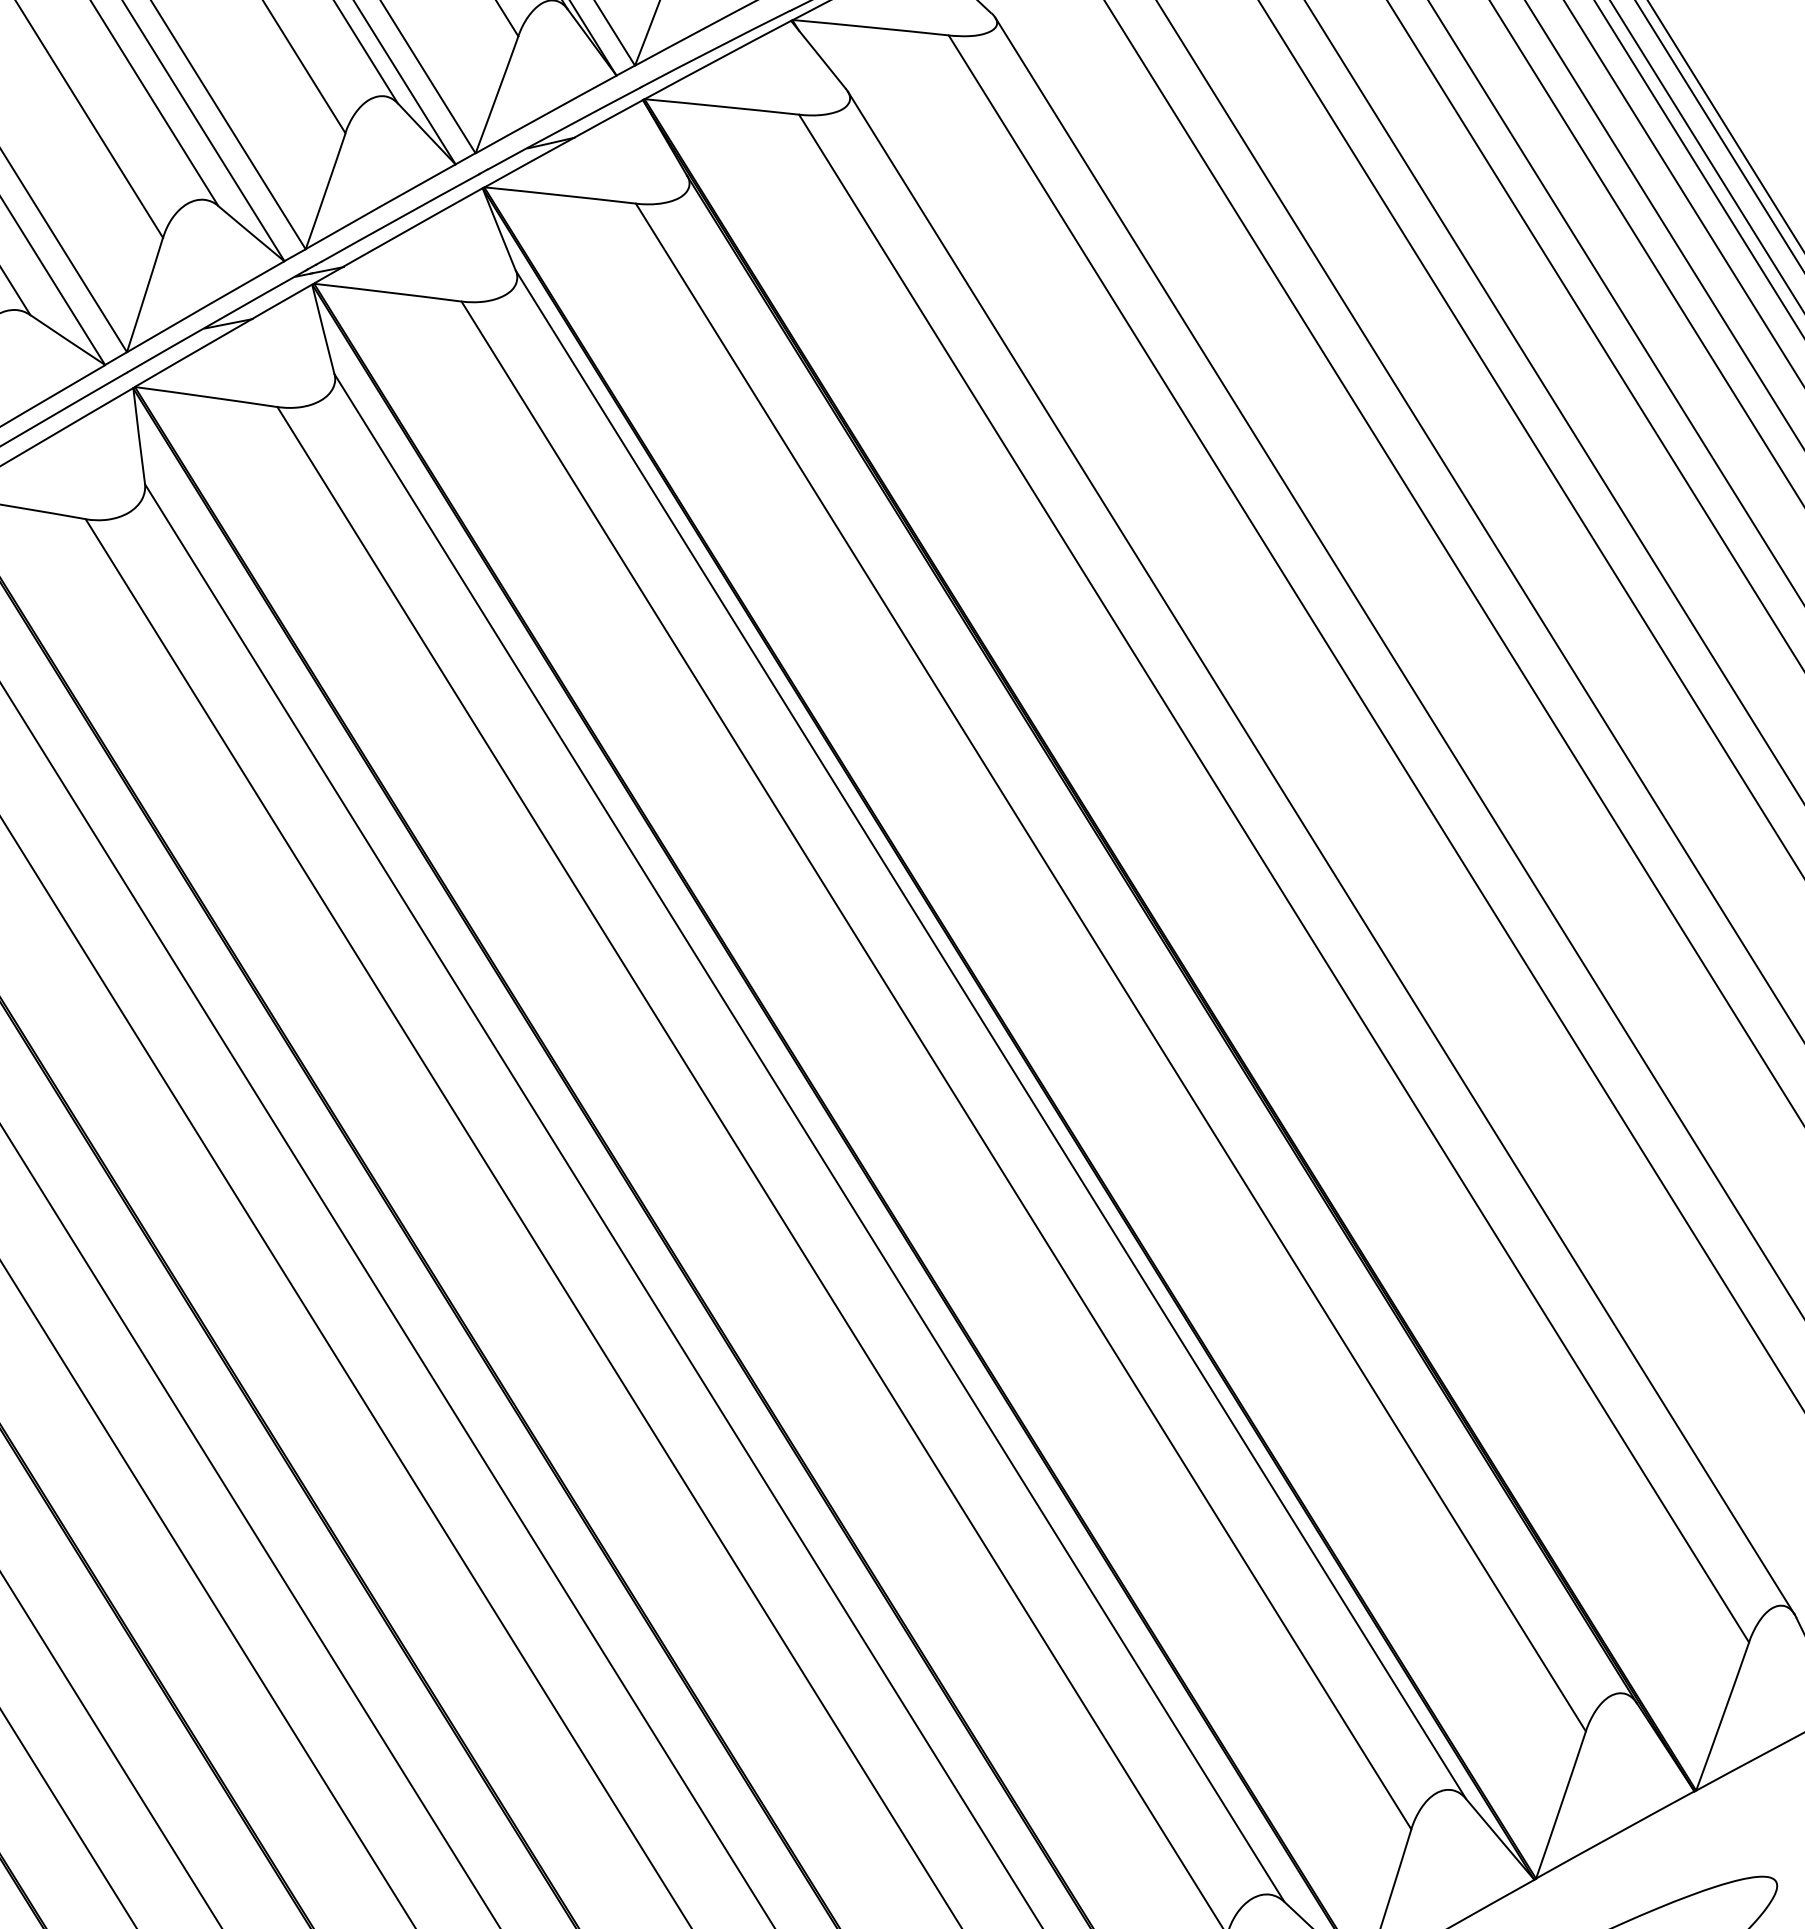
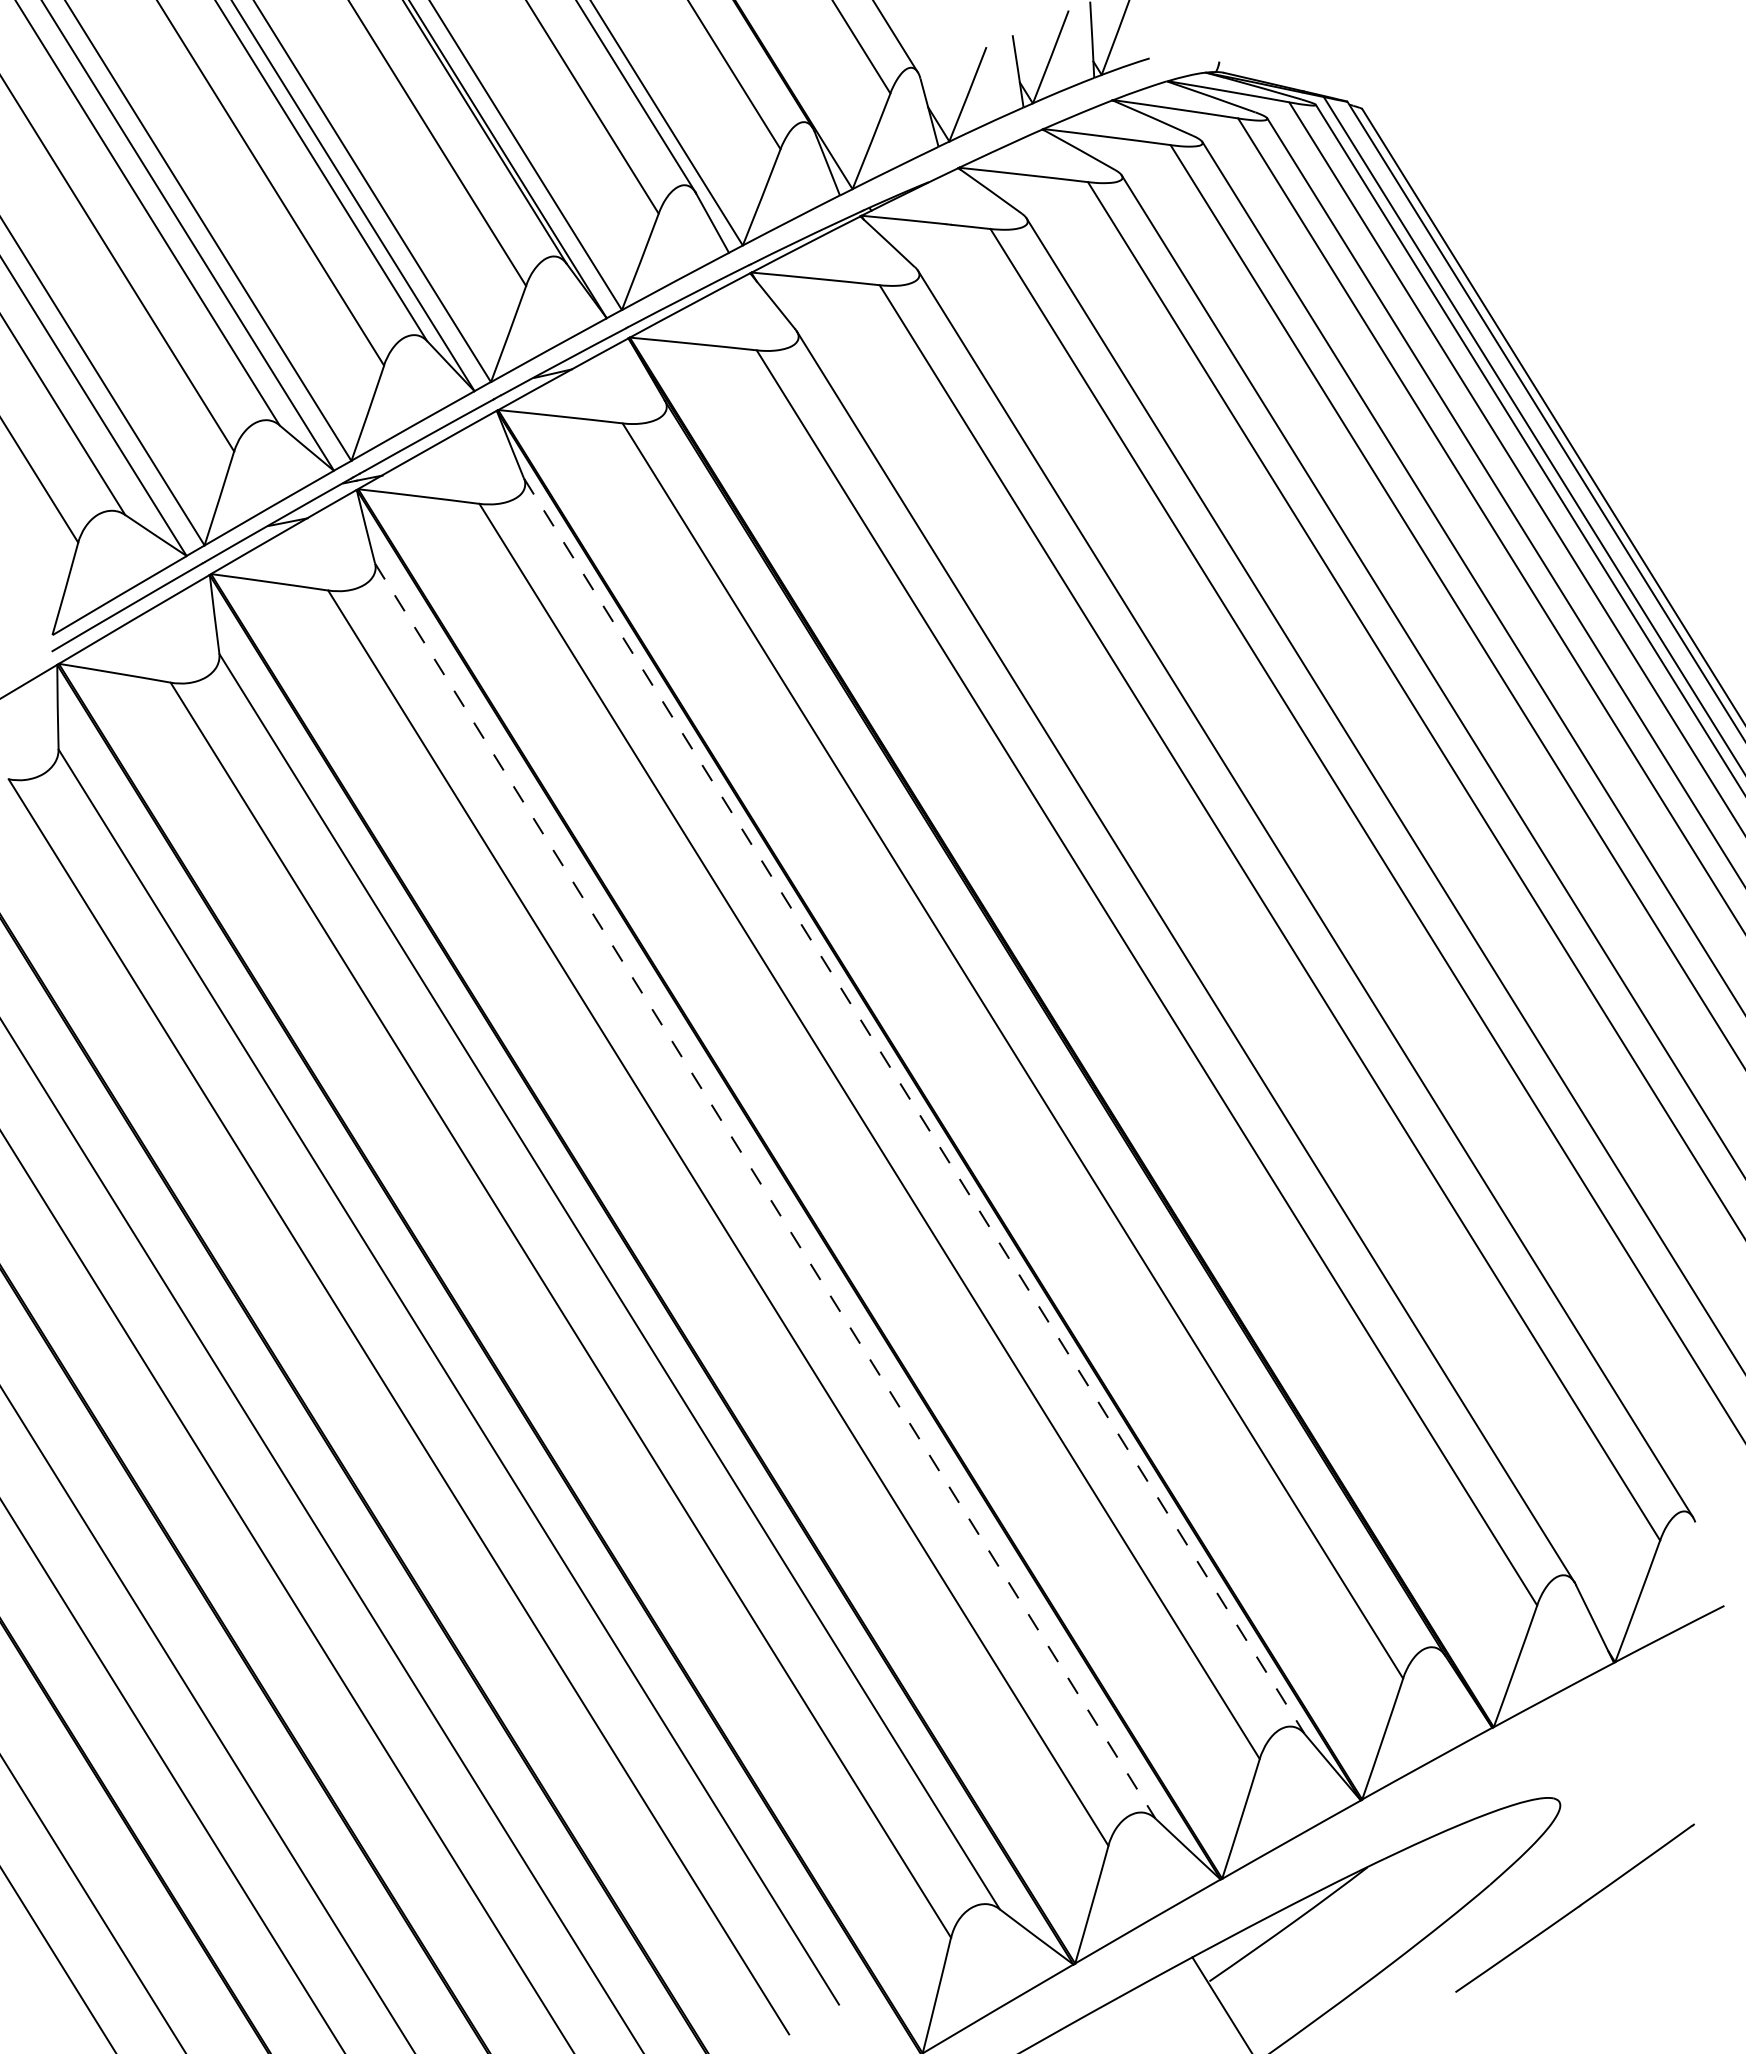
line: (991, 1035) -> (914, 1106), solid -> dashed
line: (809, 1138) -> (765, 1191), solid -> dashed

